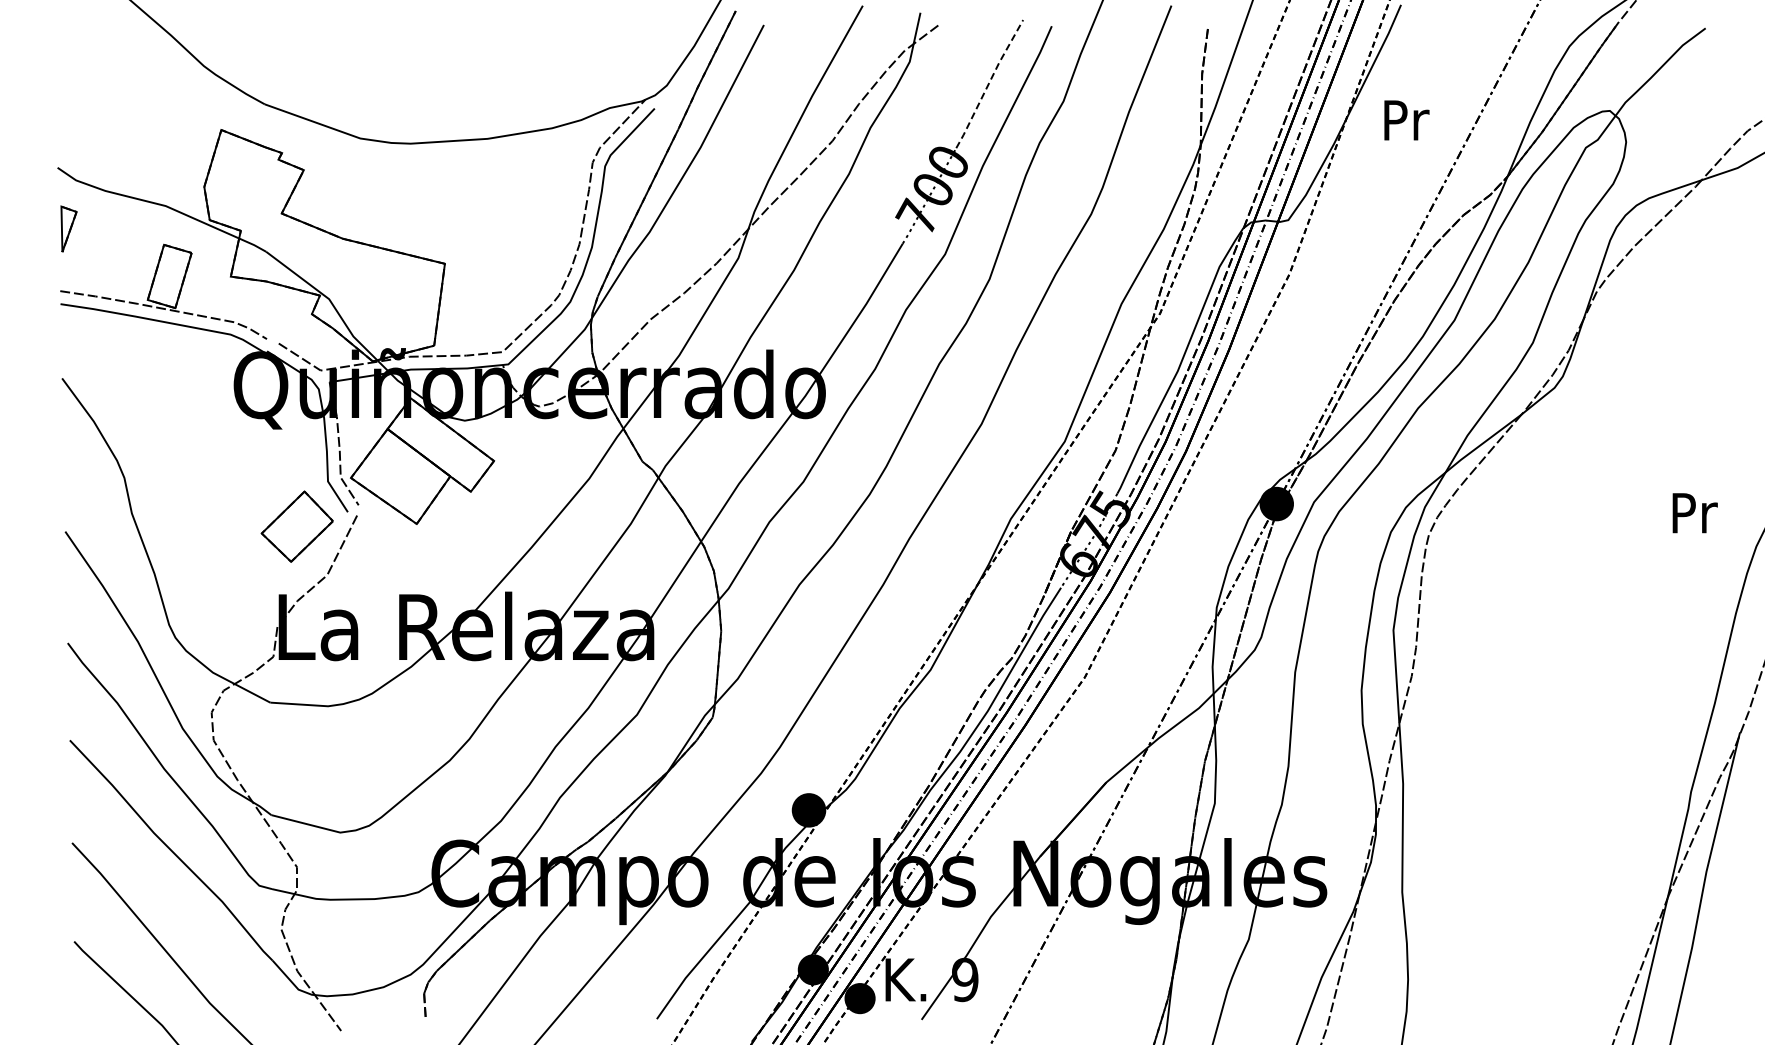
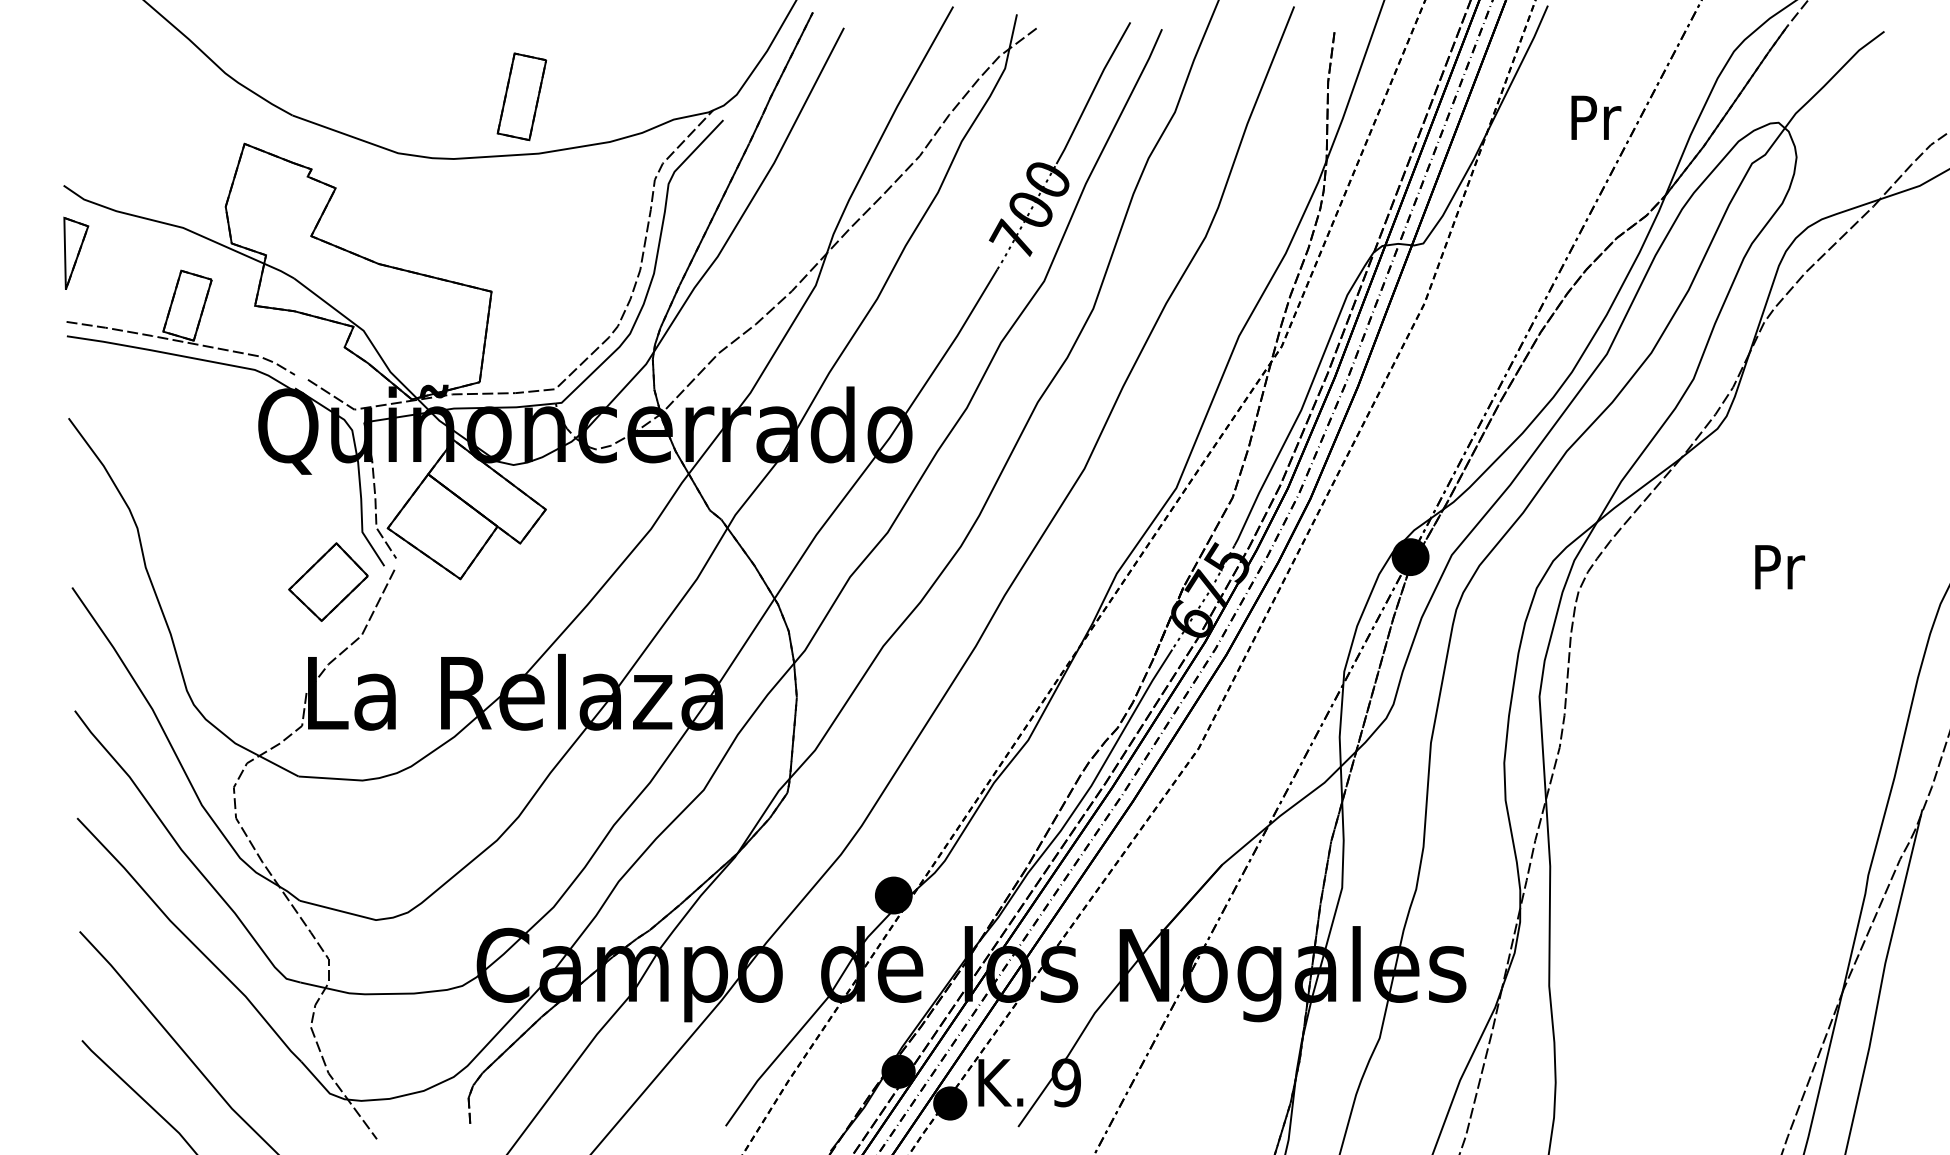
line: (988, 84) -> (1092, 93), dashed -> solid
part: (472, 87) -> (522, 96), added
text: (1406, 120) -> (1595, 117), moved
part: (68, 228) -> (75, 252), size x1.43
text: (1694, 513) -> (1779, 567), moved

